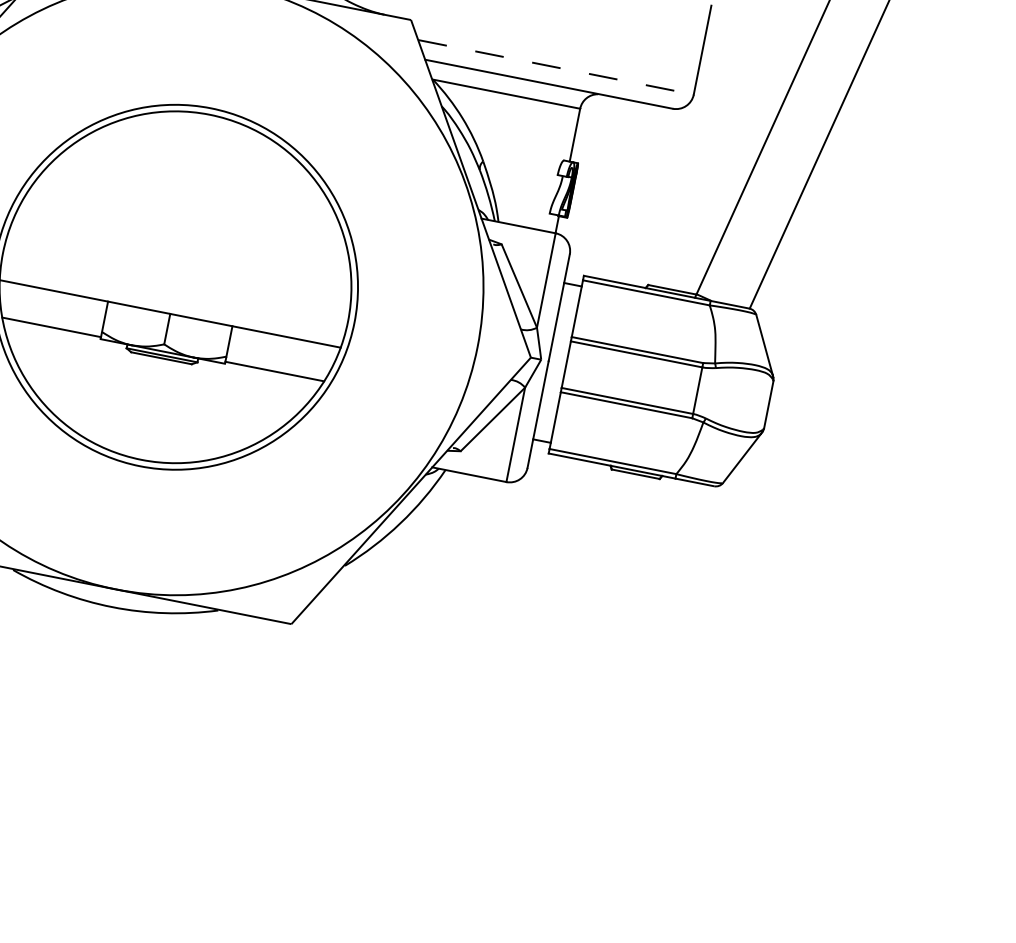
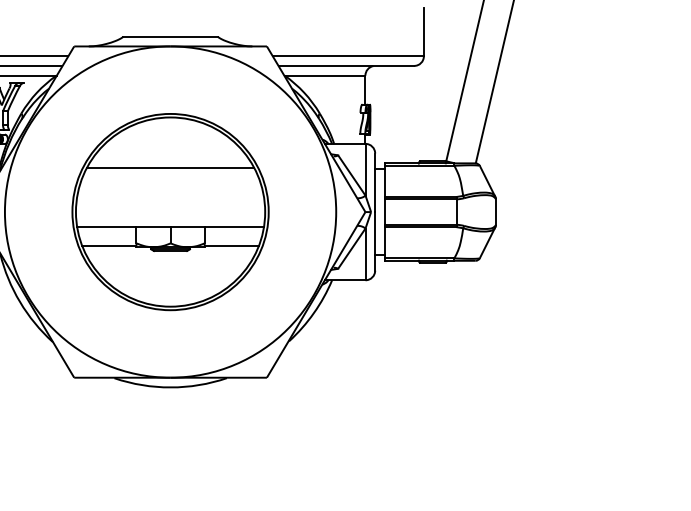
line: (556, 67) -> (348, 56), dashed -> solid
line: (191, 207) -> (170, 168), added

